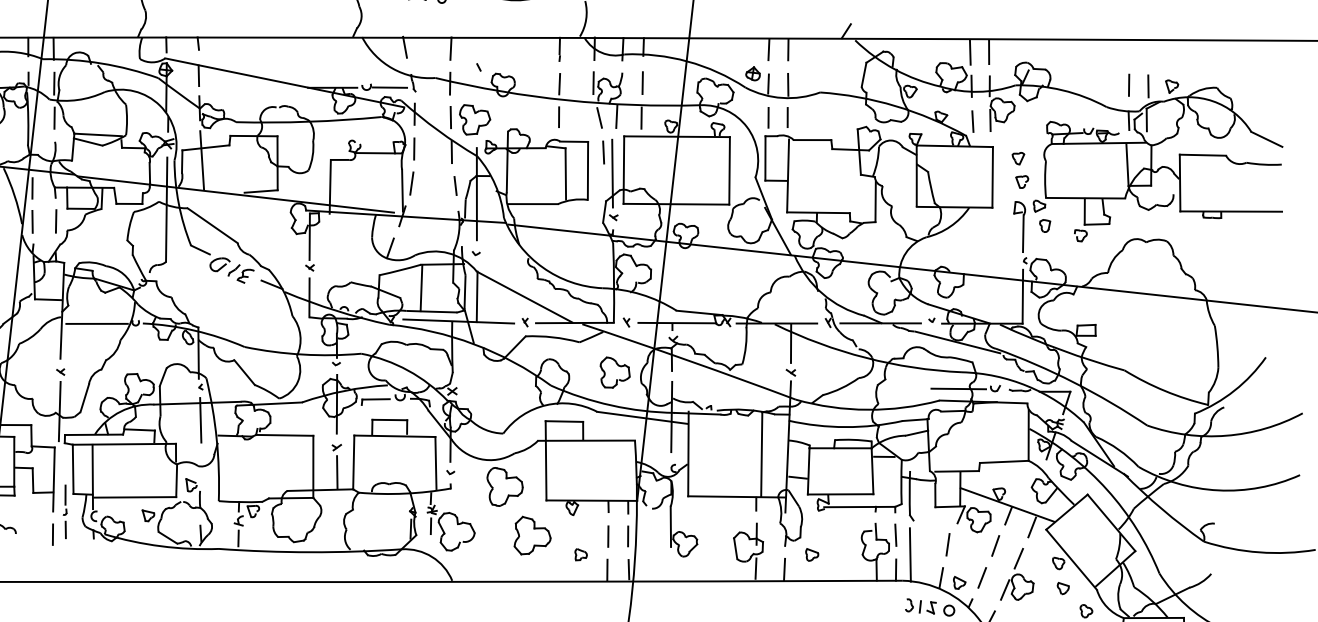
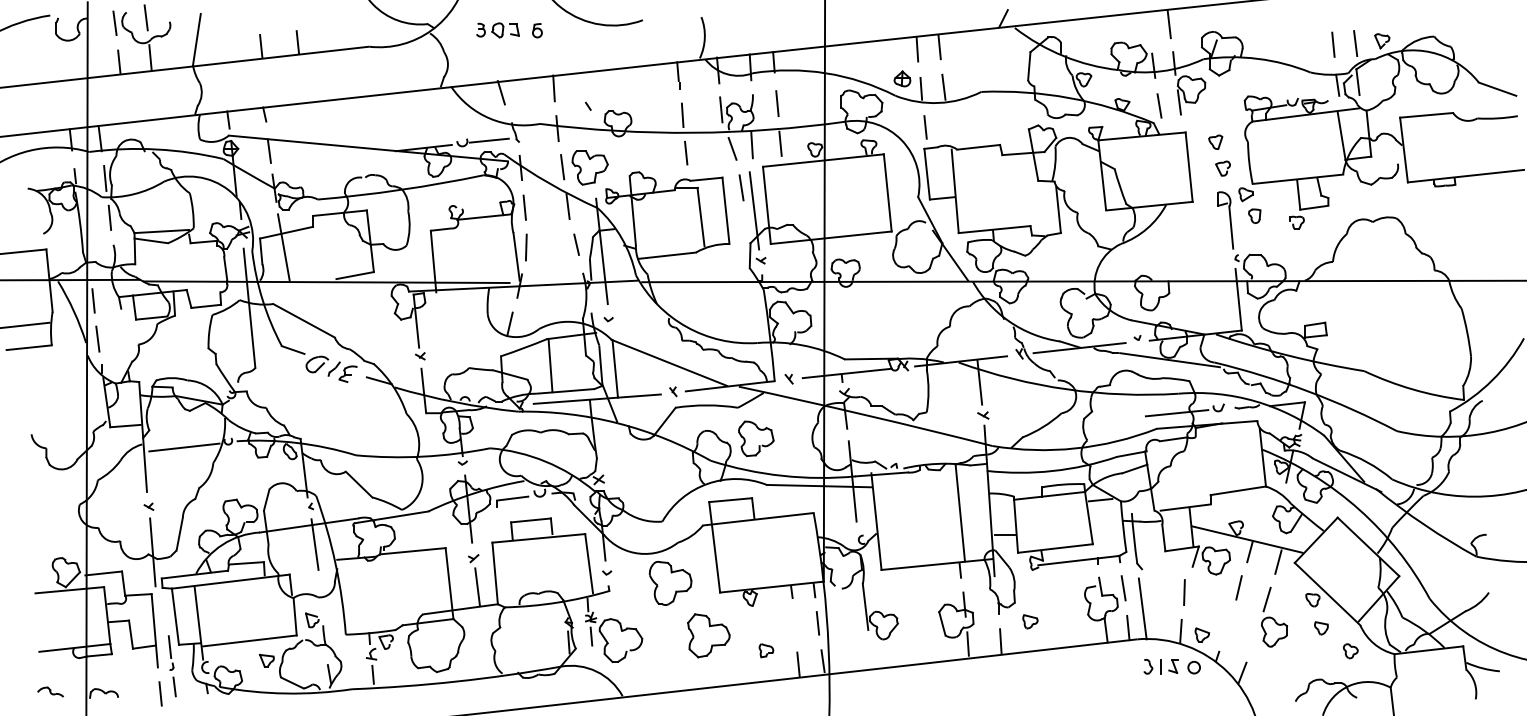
line: (969, 52) -> (1147, 27), removed
line: (787, 117) -> (947, 124), removed
line: (55, 221) -> (124, 335), removed
part: (615, 373) -> (756, 438), moved
line: (608, 536) -> (795, 625), removed
line: (982, 577) -> (1227, 625), removed
line: (1004, 589) -> (1254, 636), removed

